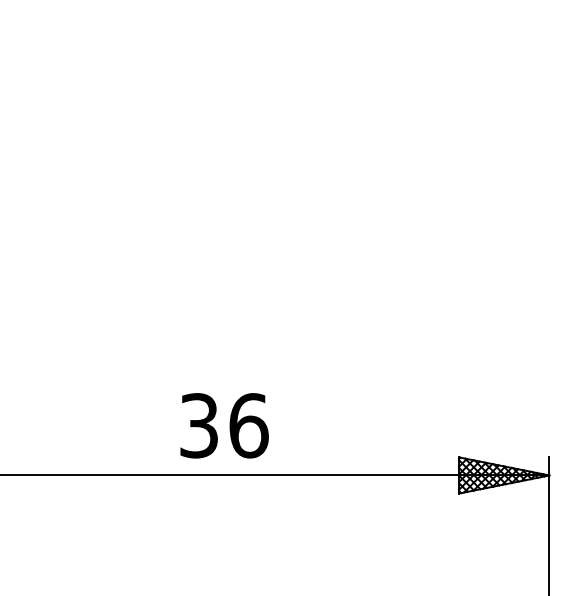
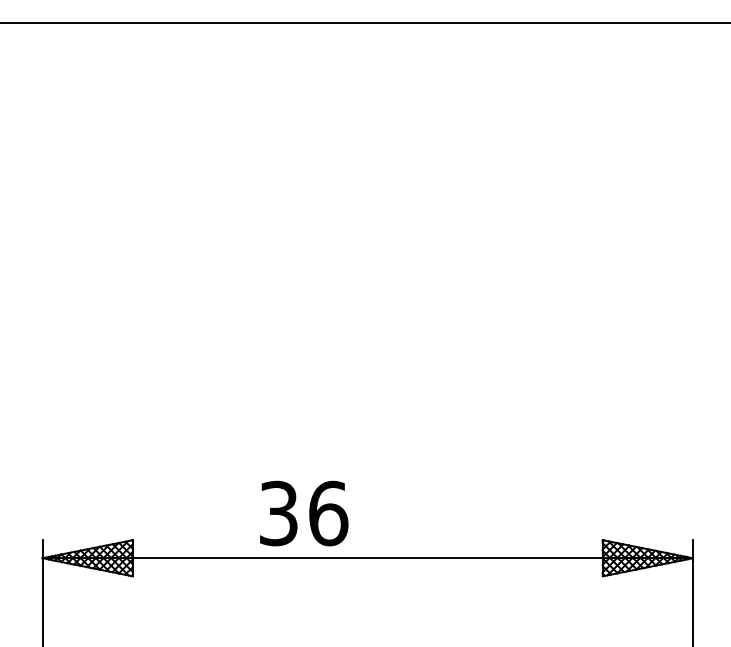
text: (224, 425) -> (304, 513), moved

